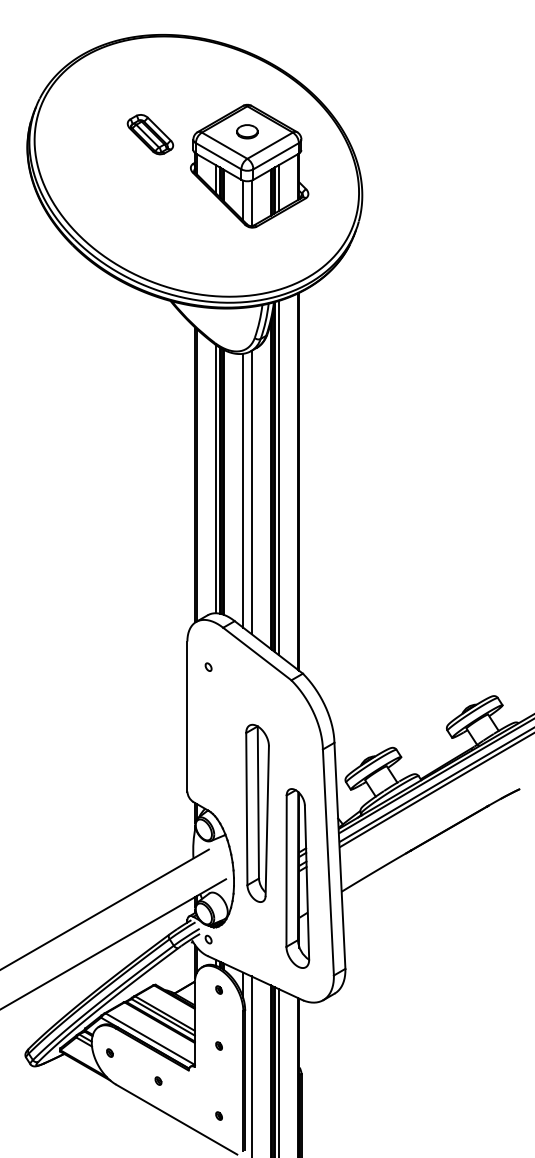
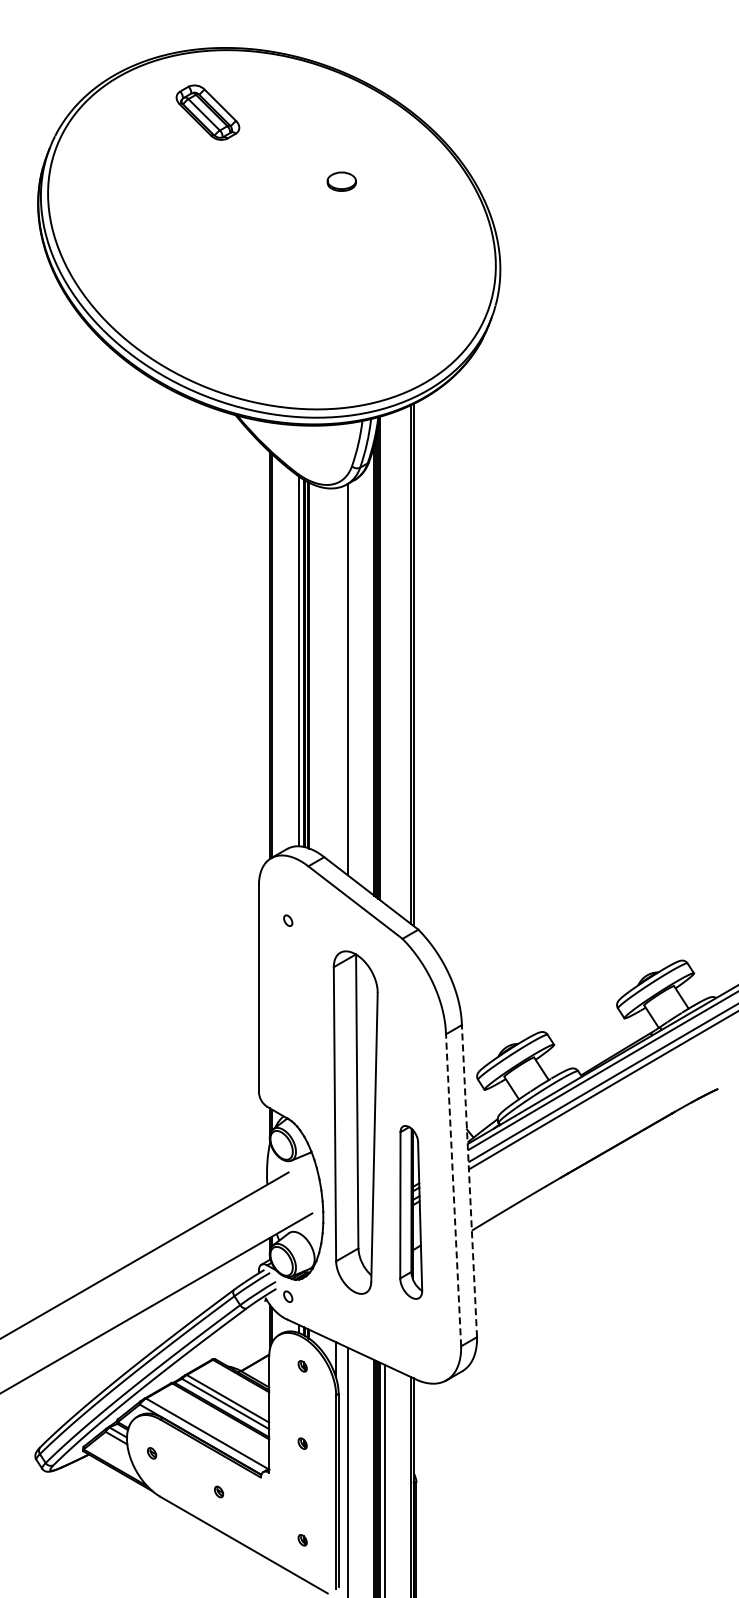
part: (150, 134) -> (207, 112), moved
part: (249, 165) -> (344, 228), removed
line: (278, 477) -> (384, 659), removed
line: (242, 490) -> (335, 677), removed
part: (257, 813) -> (355, 1122), size x1.4
line: (339, 855) -> (469, 1180), solid -> dashed
line: (328, 861) -> (453, 1189), solid -> dashed
part: (297, 878) -> (410, 1212), size x0.7

